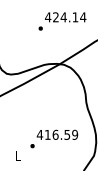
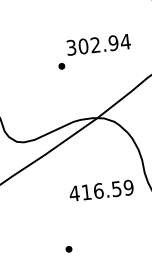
text: (61, 17) -> (92, 45), 424.14 -> 302.94
text: (57, 134) -> (101, 190), moved

